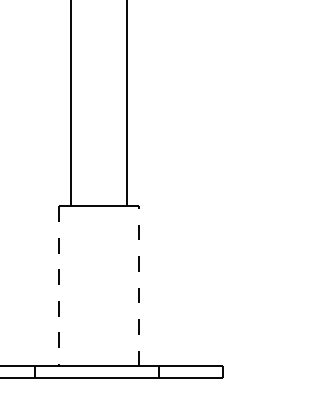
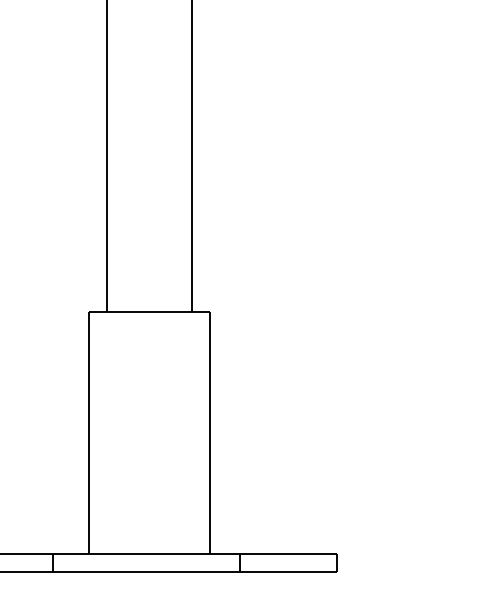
line: (58, 286) -> (88, 433), dashed -> solid
line: (138, 286) -> (209, 433), dashed -> solid

